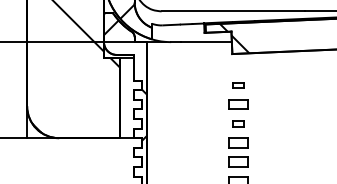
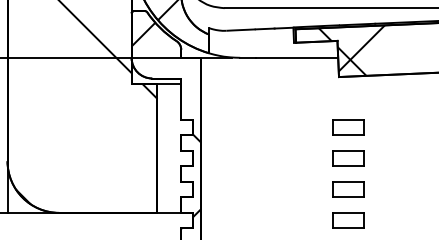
hatch: (246, 36) -> (361, 48), added
part: (238, 85) -> (348, 127), size x1.67
part: (238, 123) -> (348, 189), size x1.67

